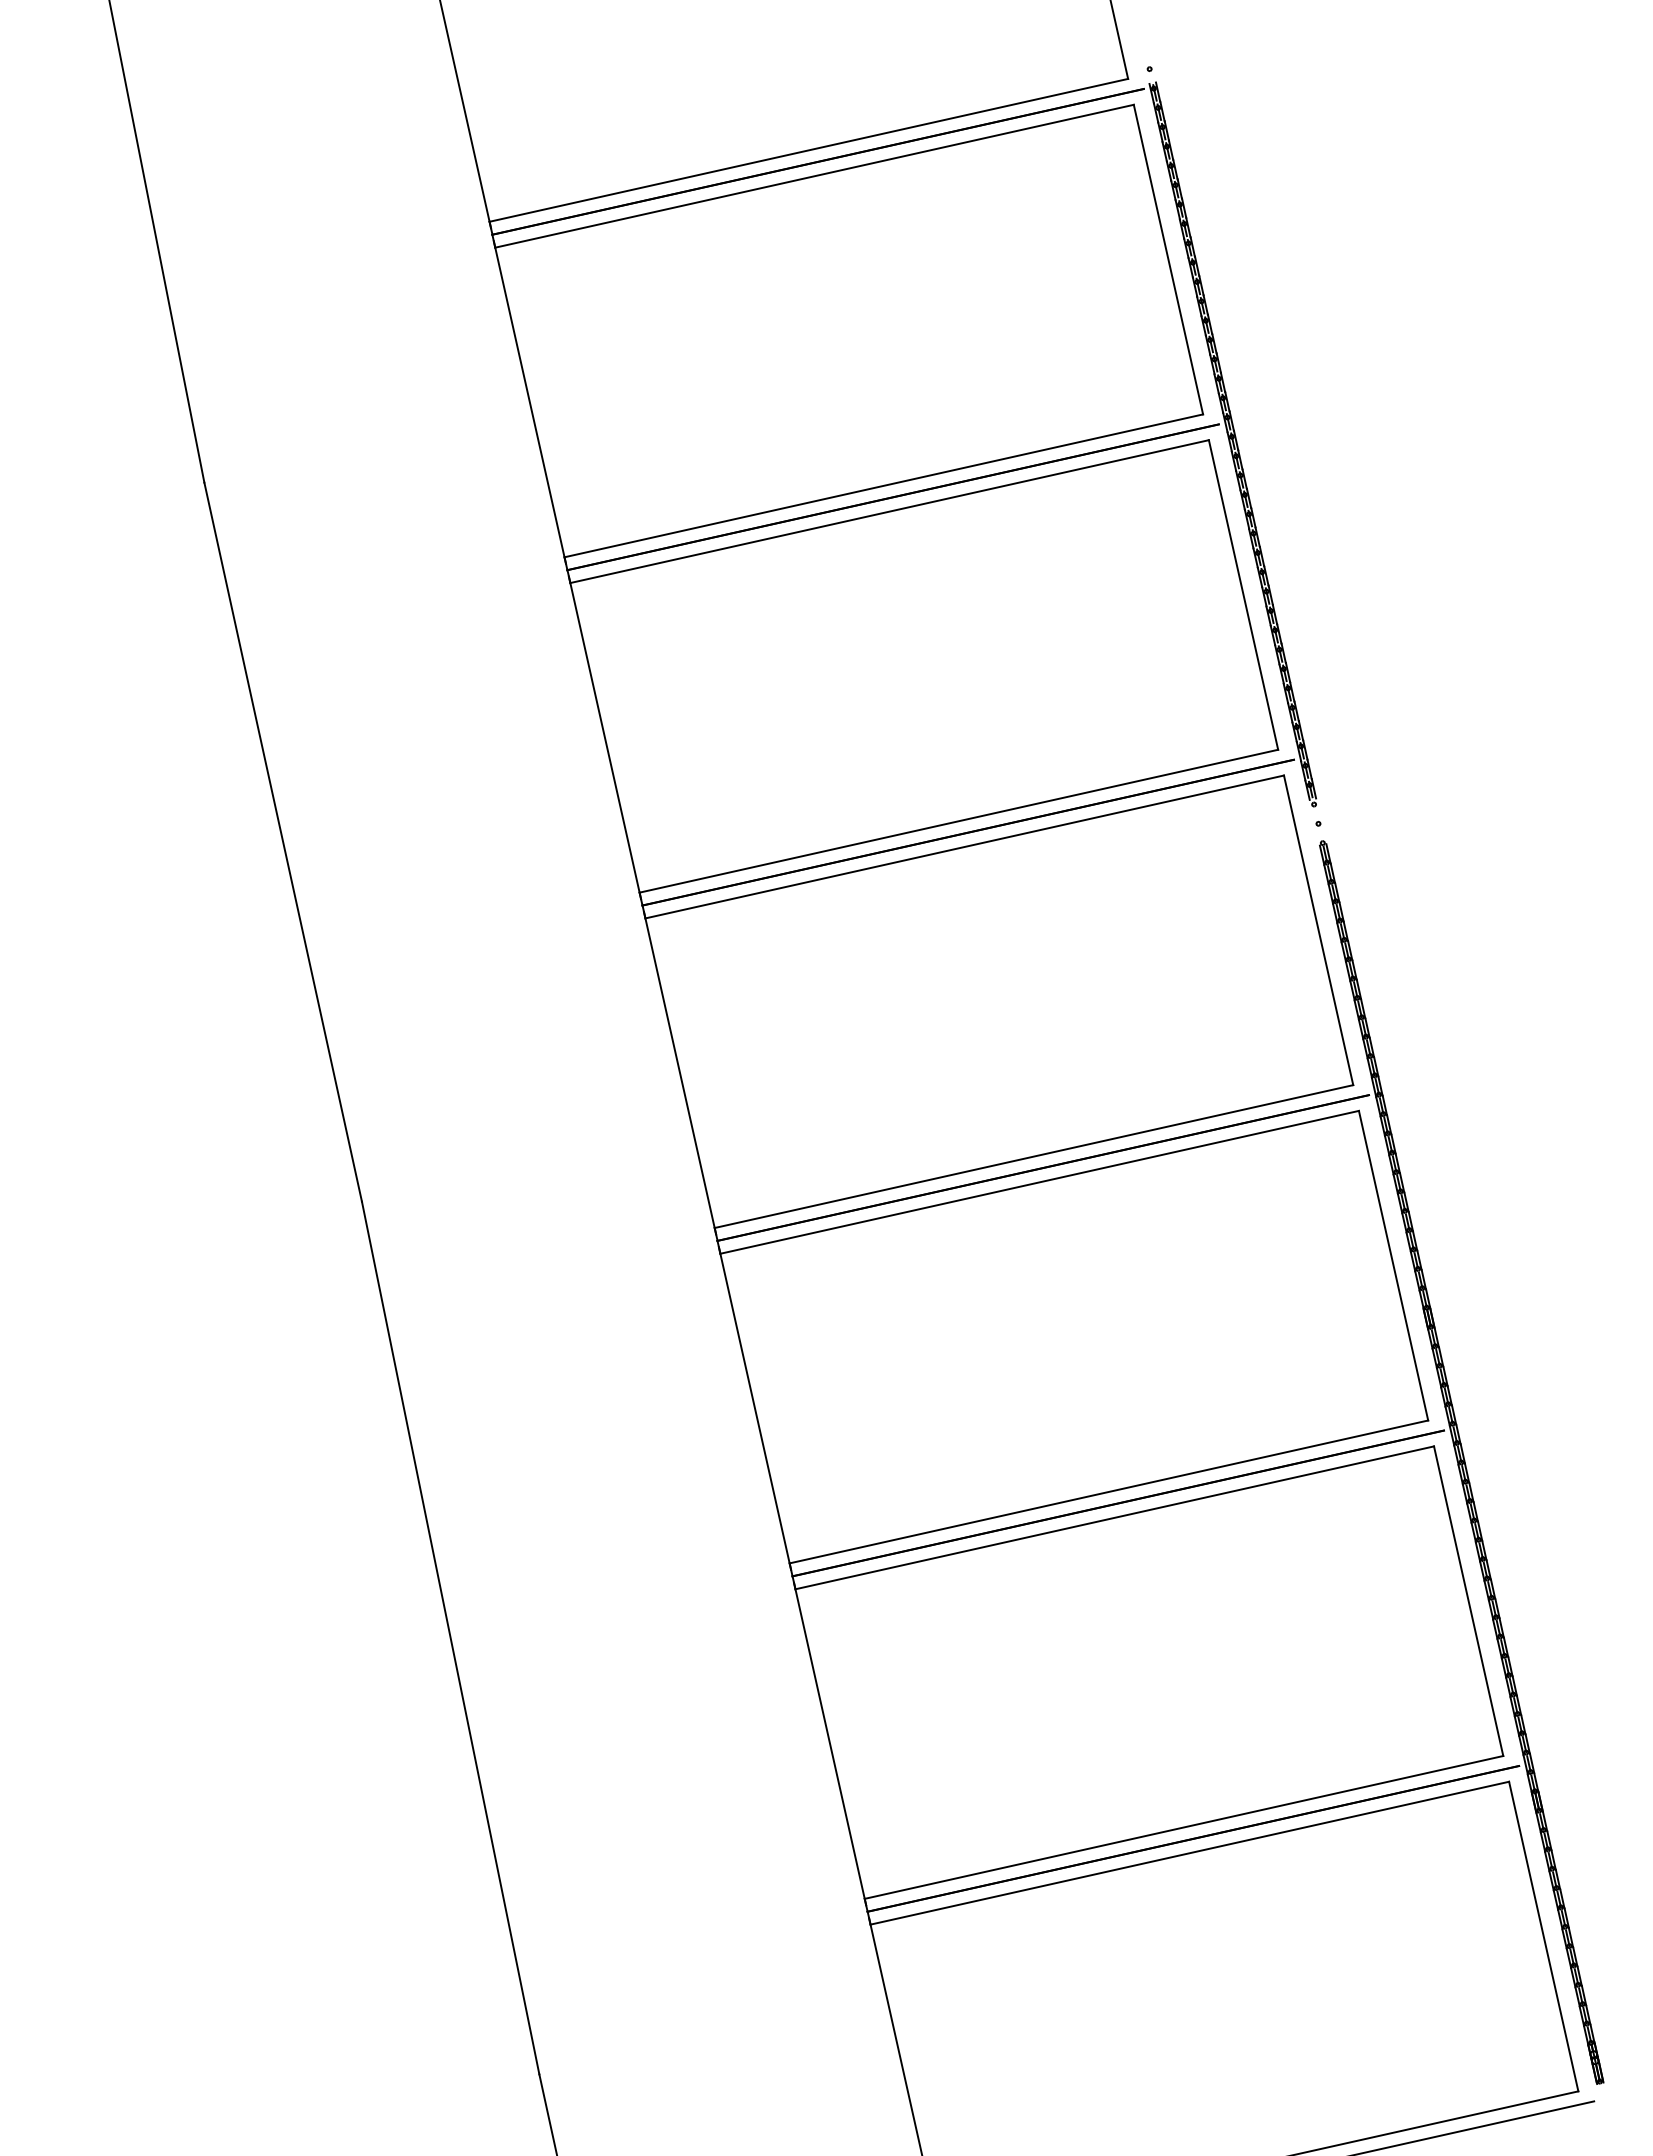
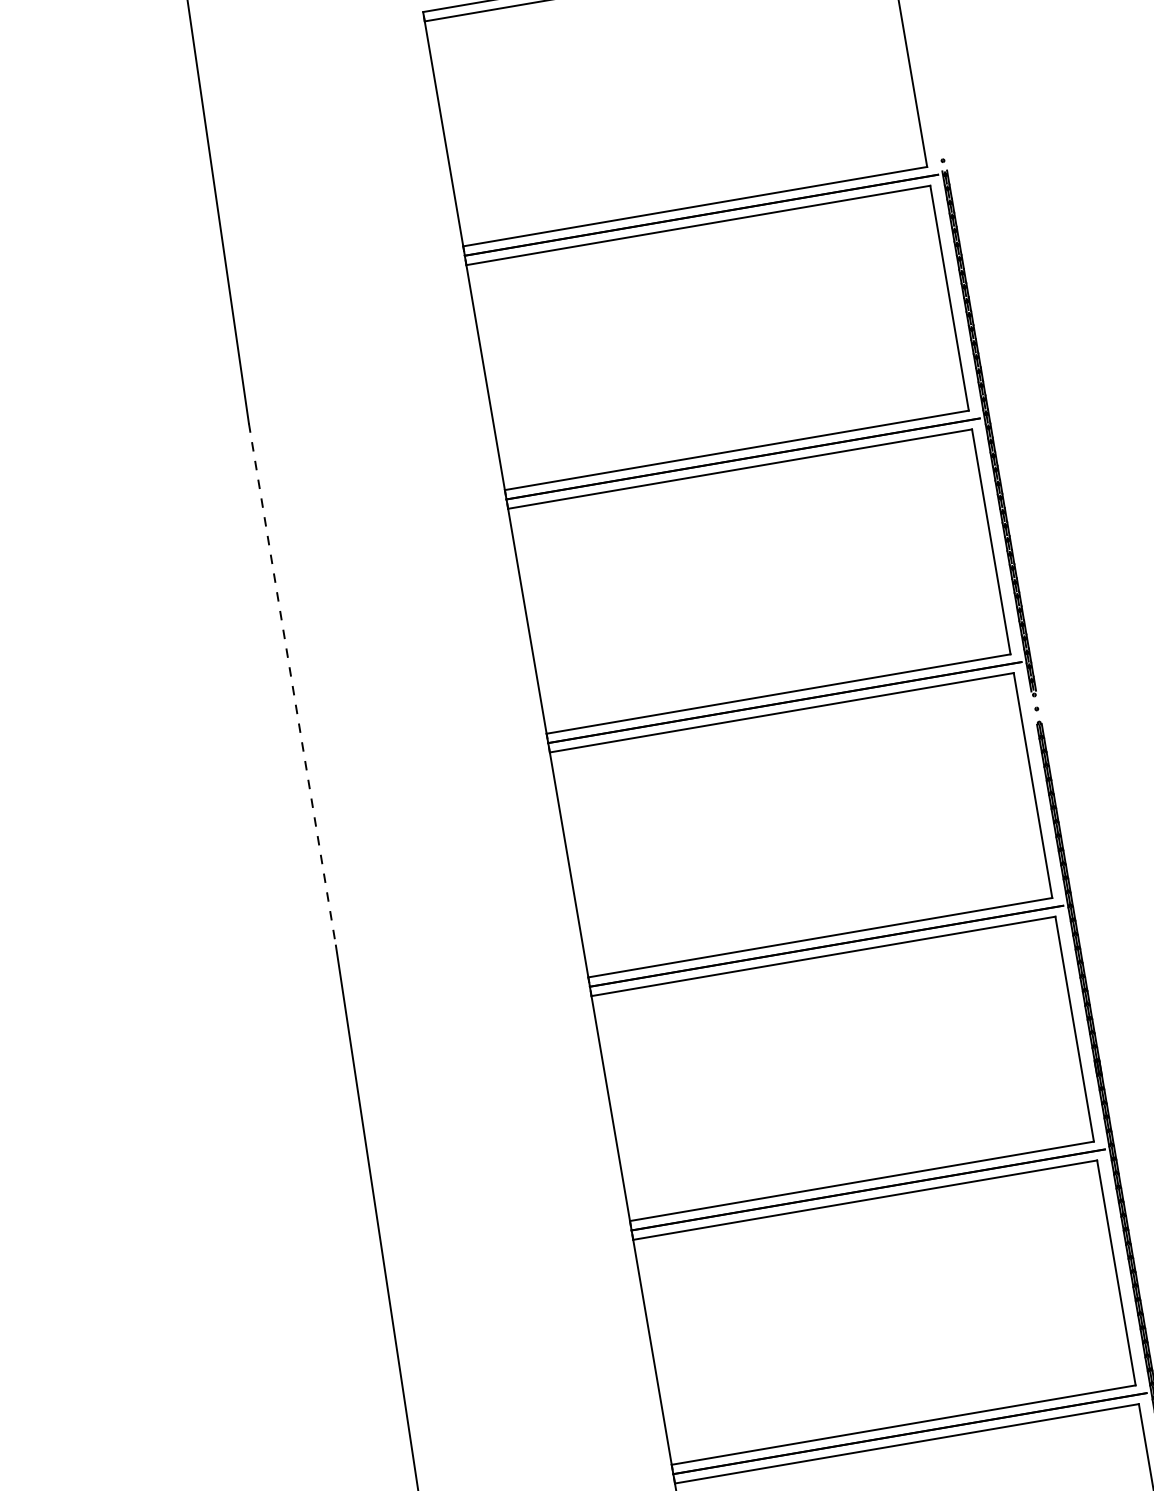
line: (283, 842) -> (292, 684), solid -> dashed

